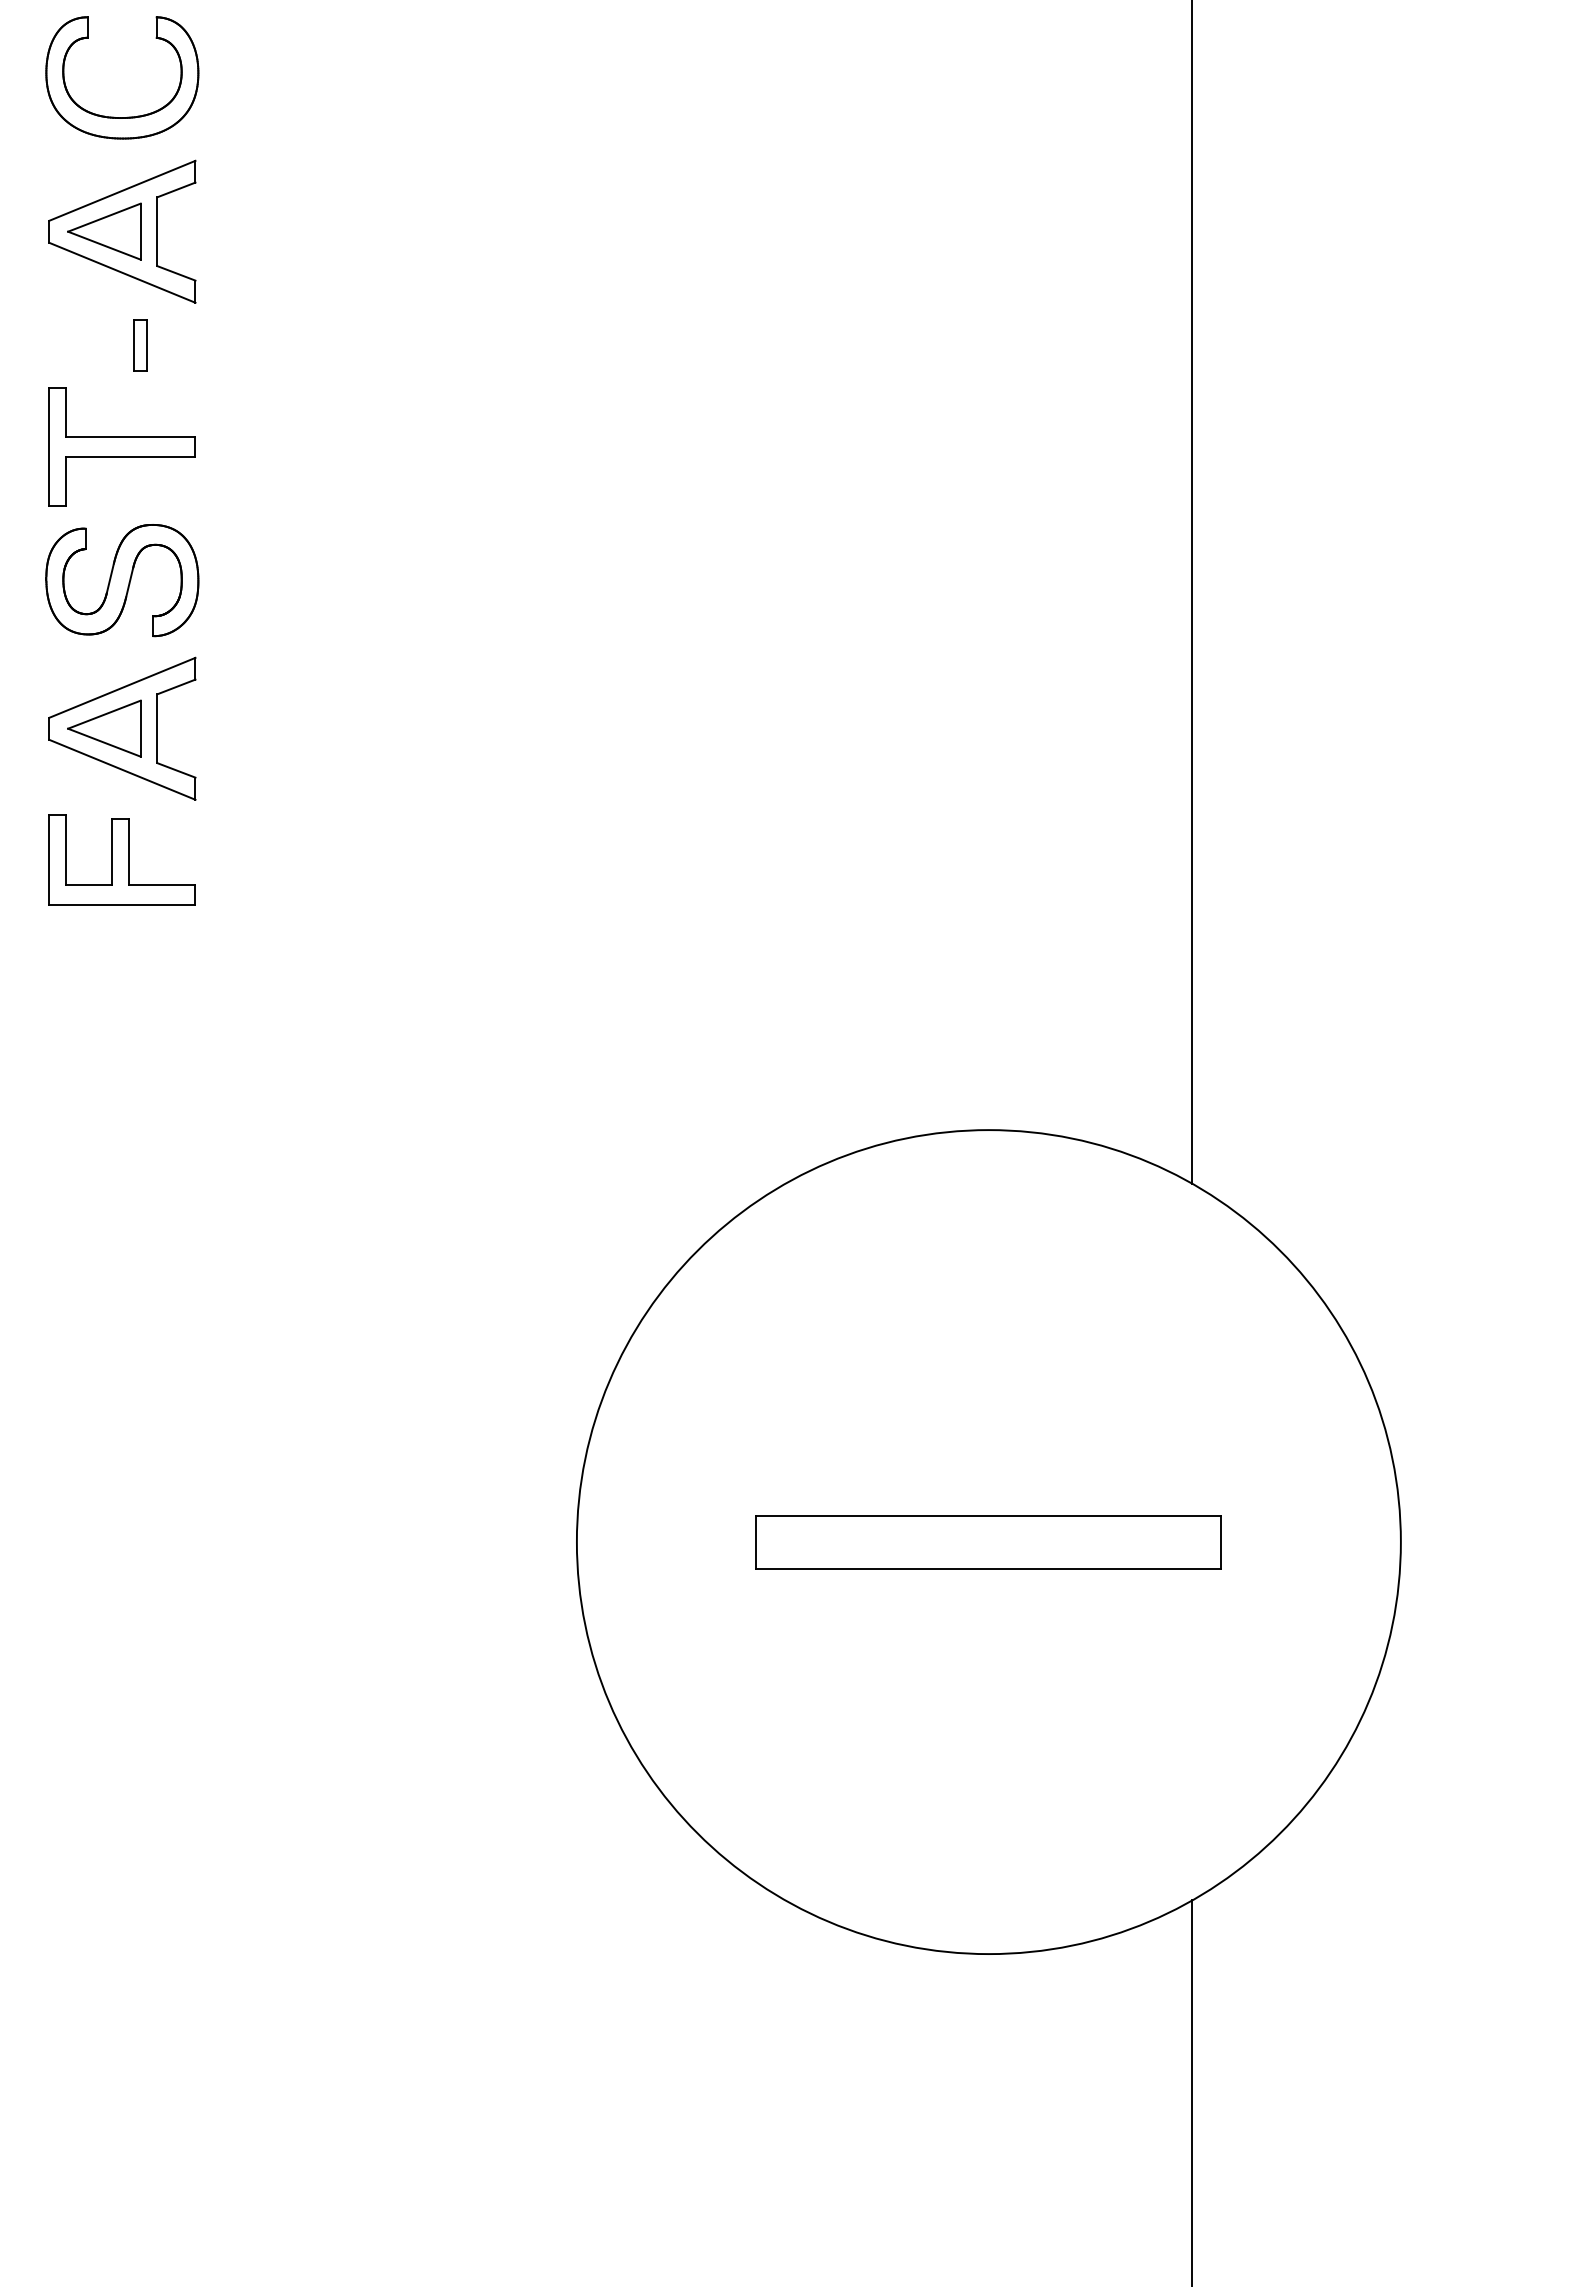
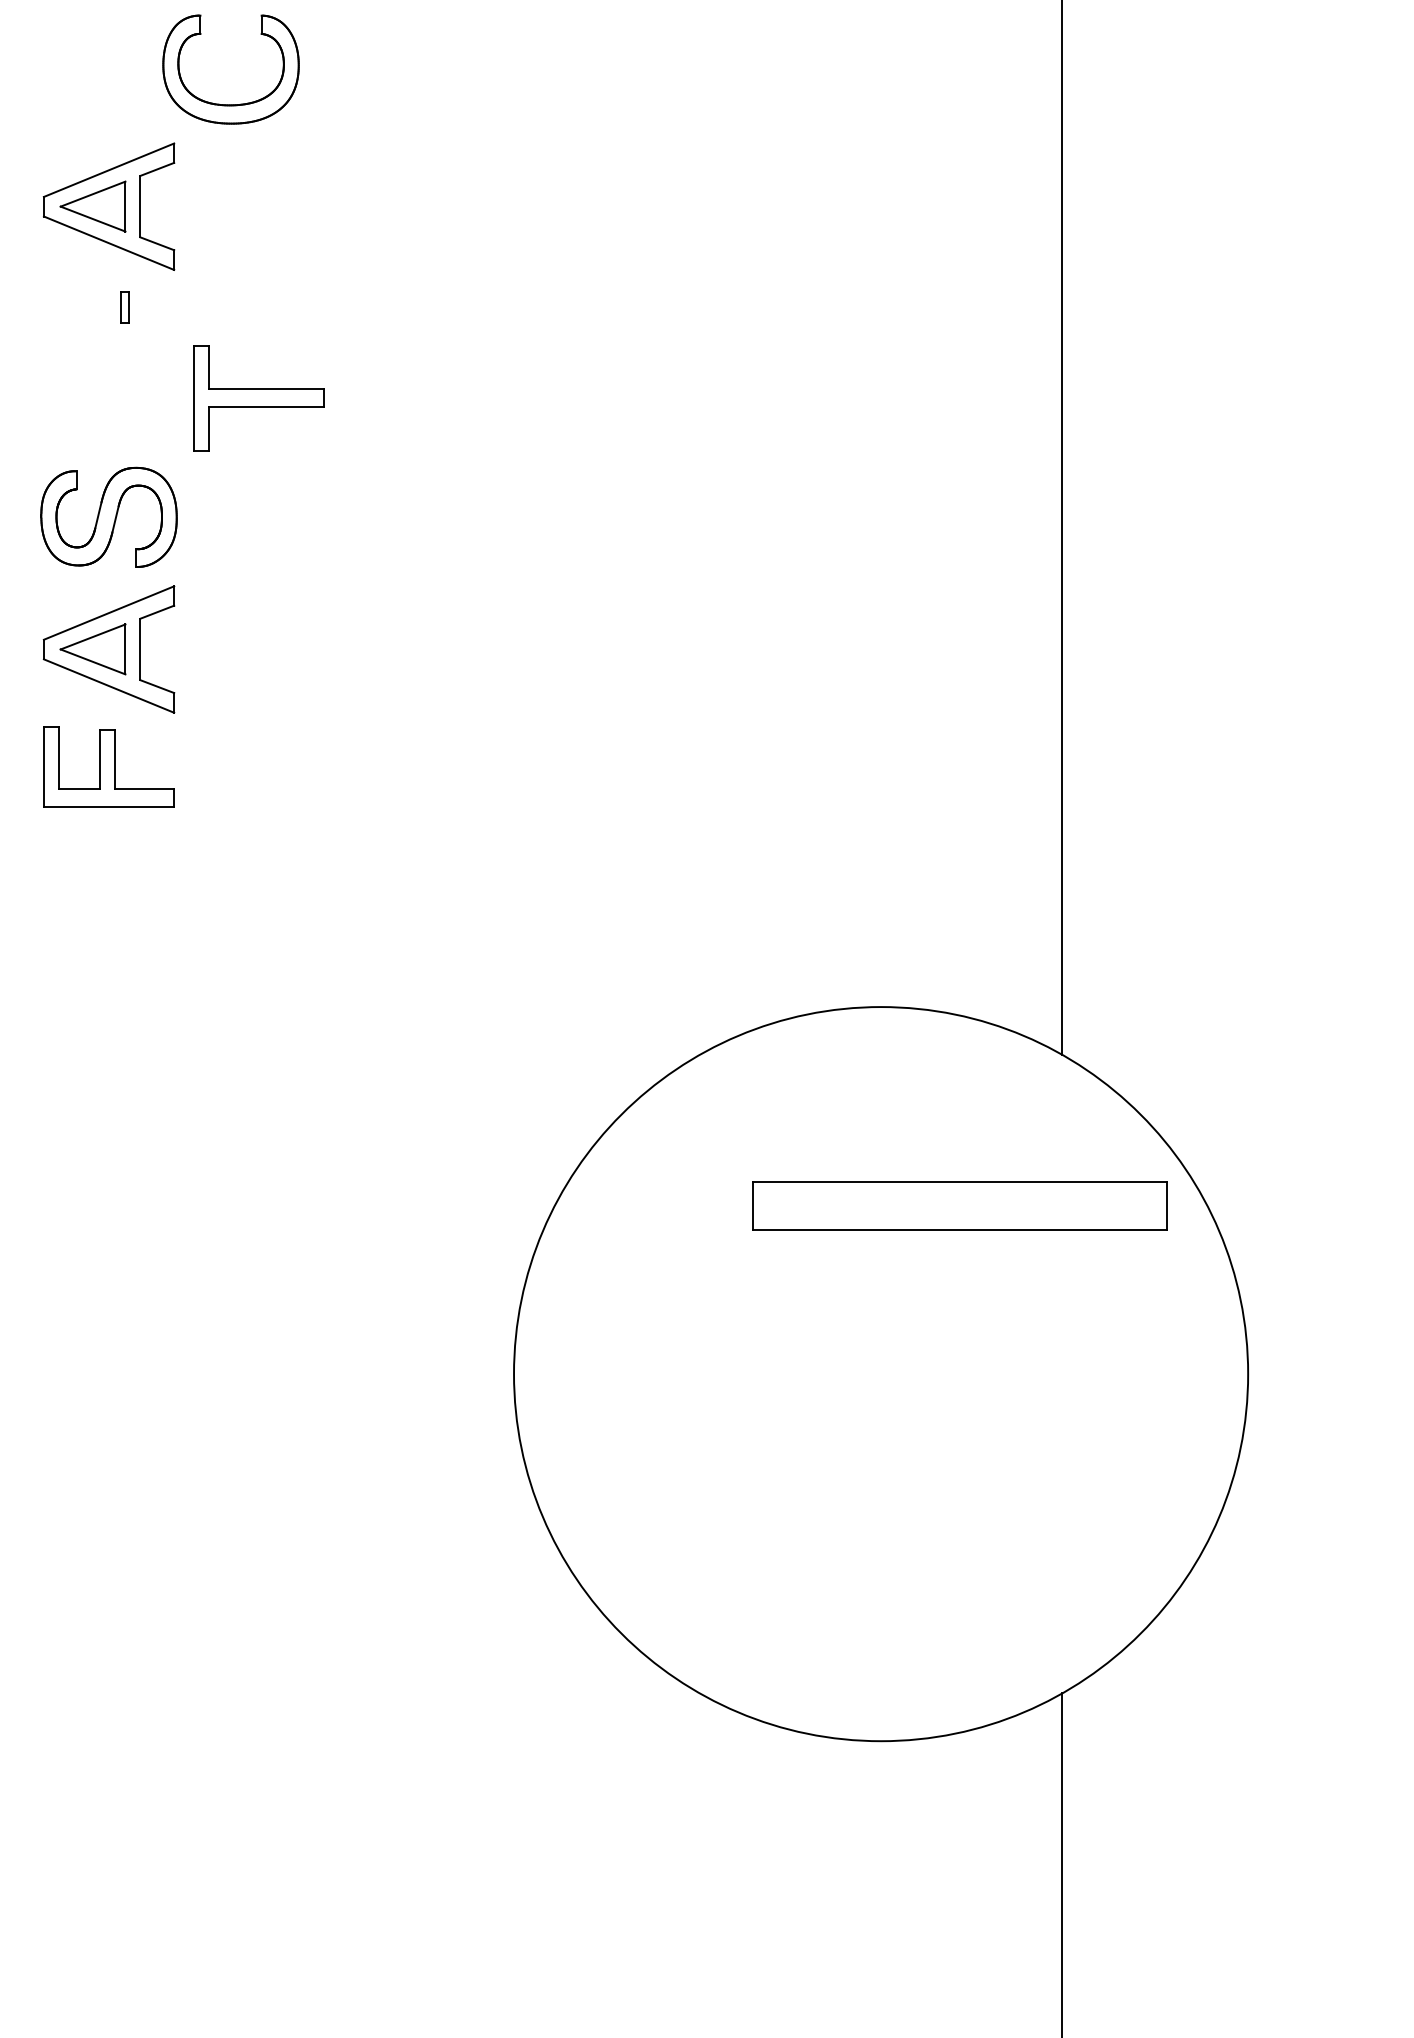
part: (121, 117) -> (230, 104), moved
part: (139, 344) -> (124, 307), size x0.7
part: (121, 447) -> (258, 398), moved
part: (988, 1541) -> (959, 1205), moved

